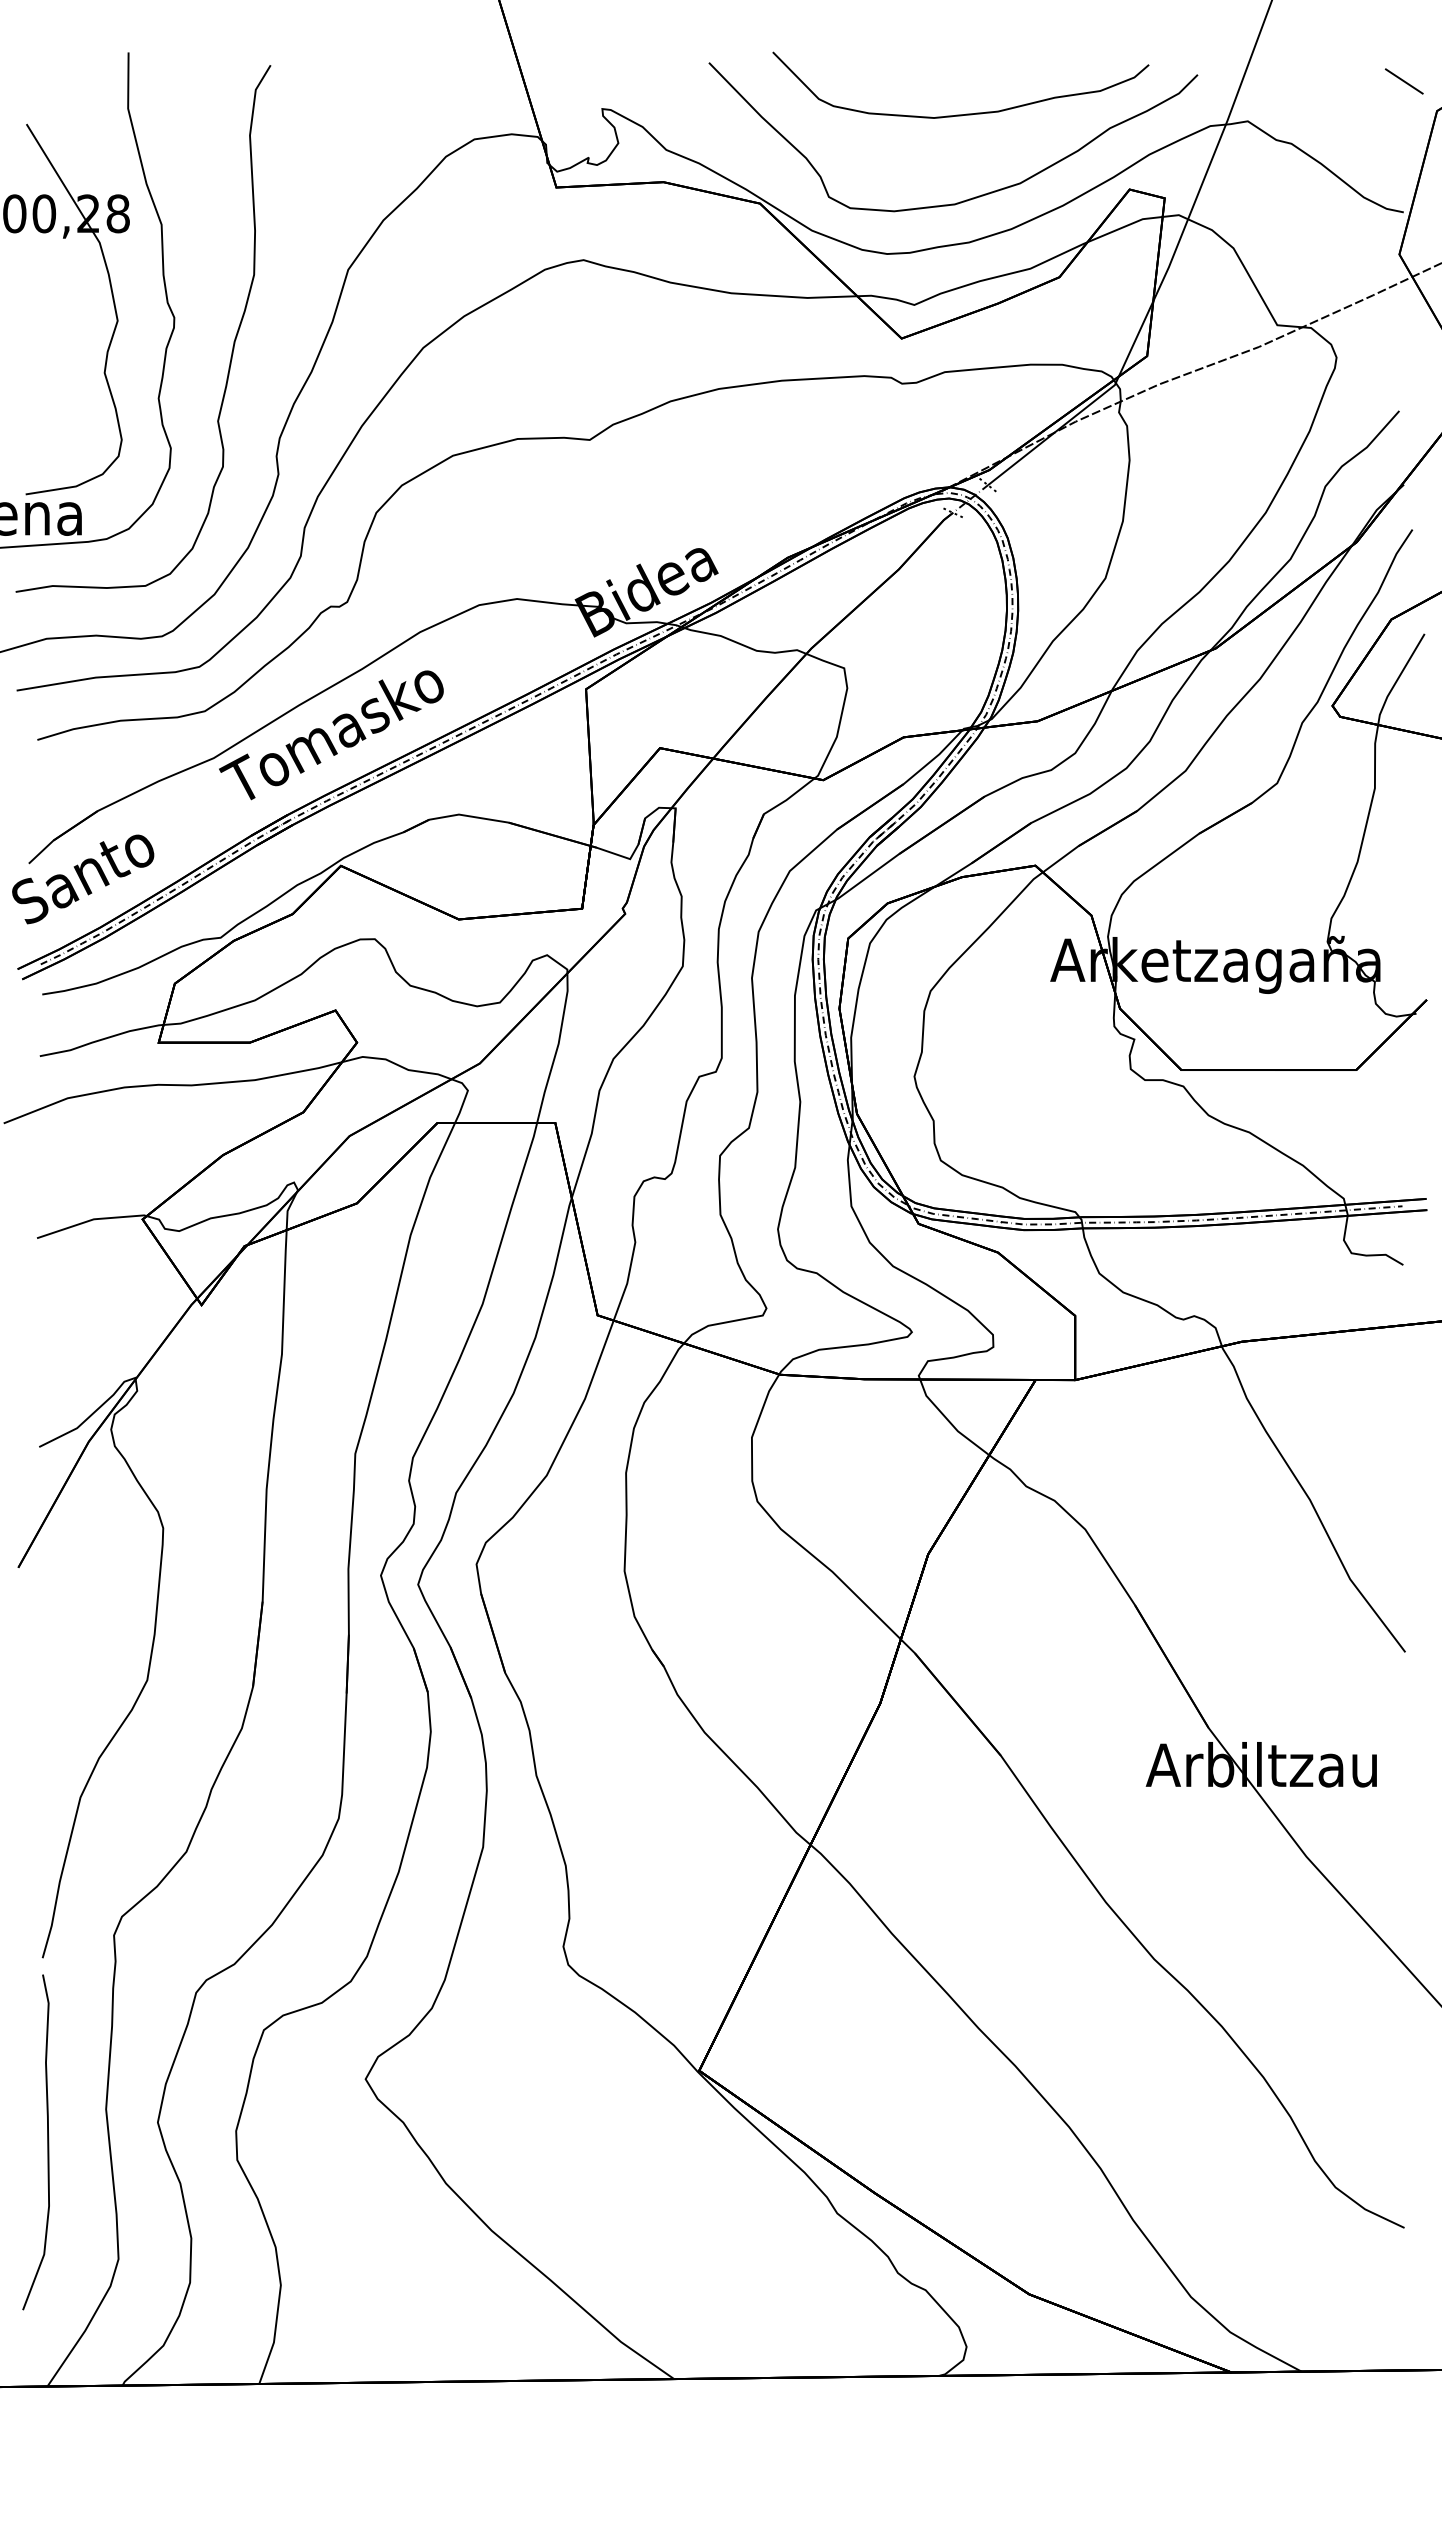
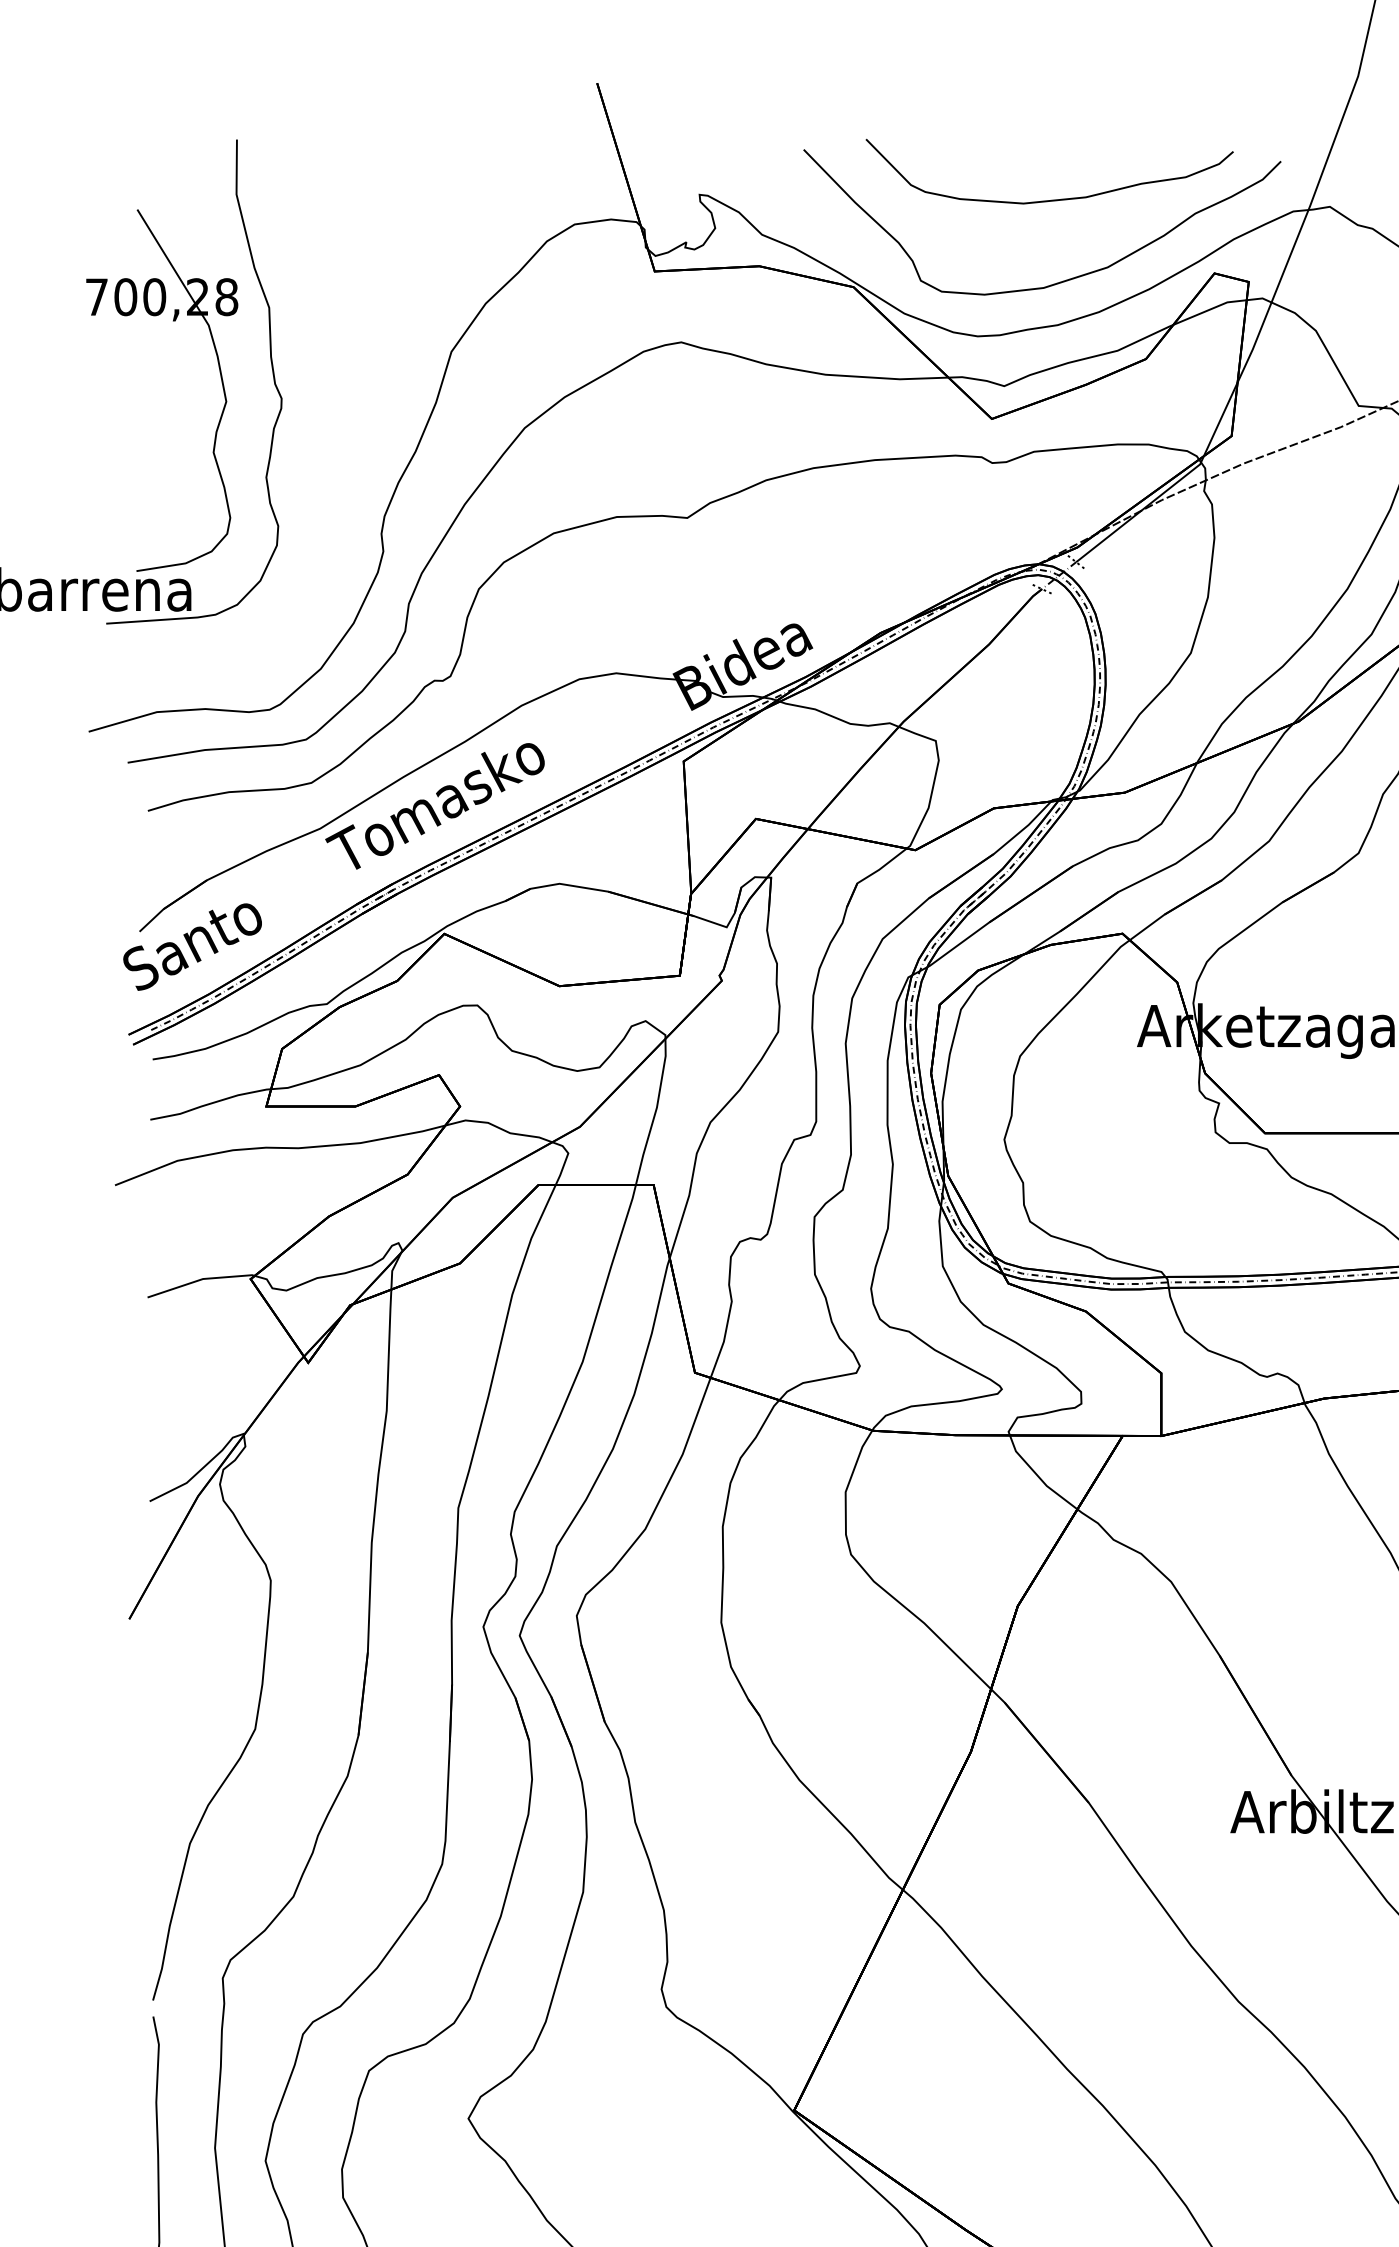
curve: (232, 346) -> (338, 426), removed

